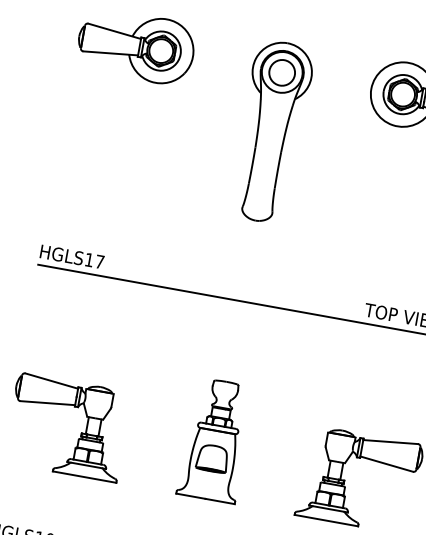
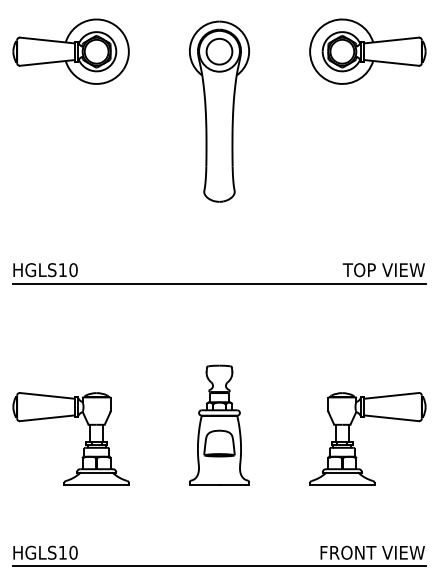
text: (99, 262) -> (73, 270), HGLS17 -> HGLS10

